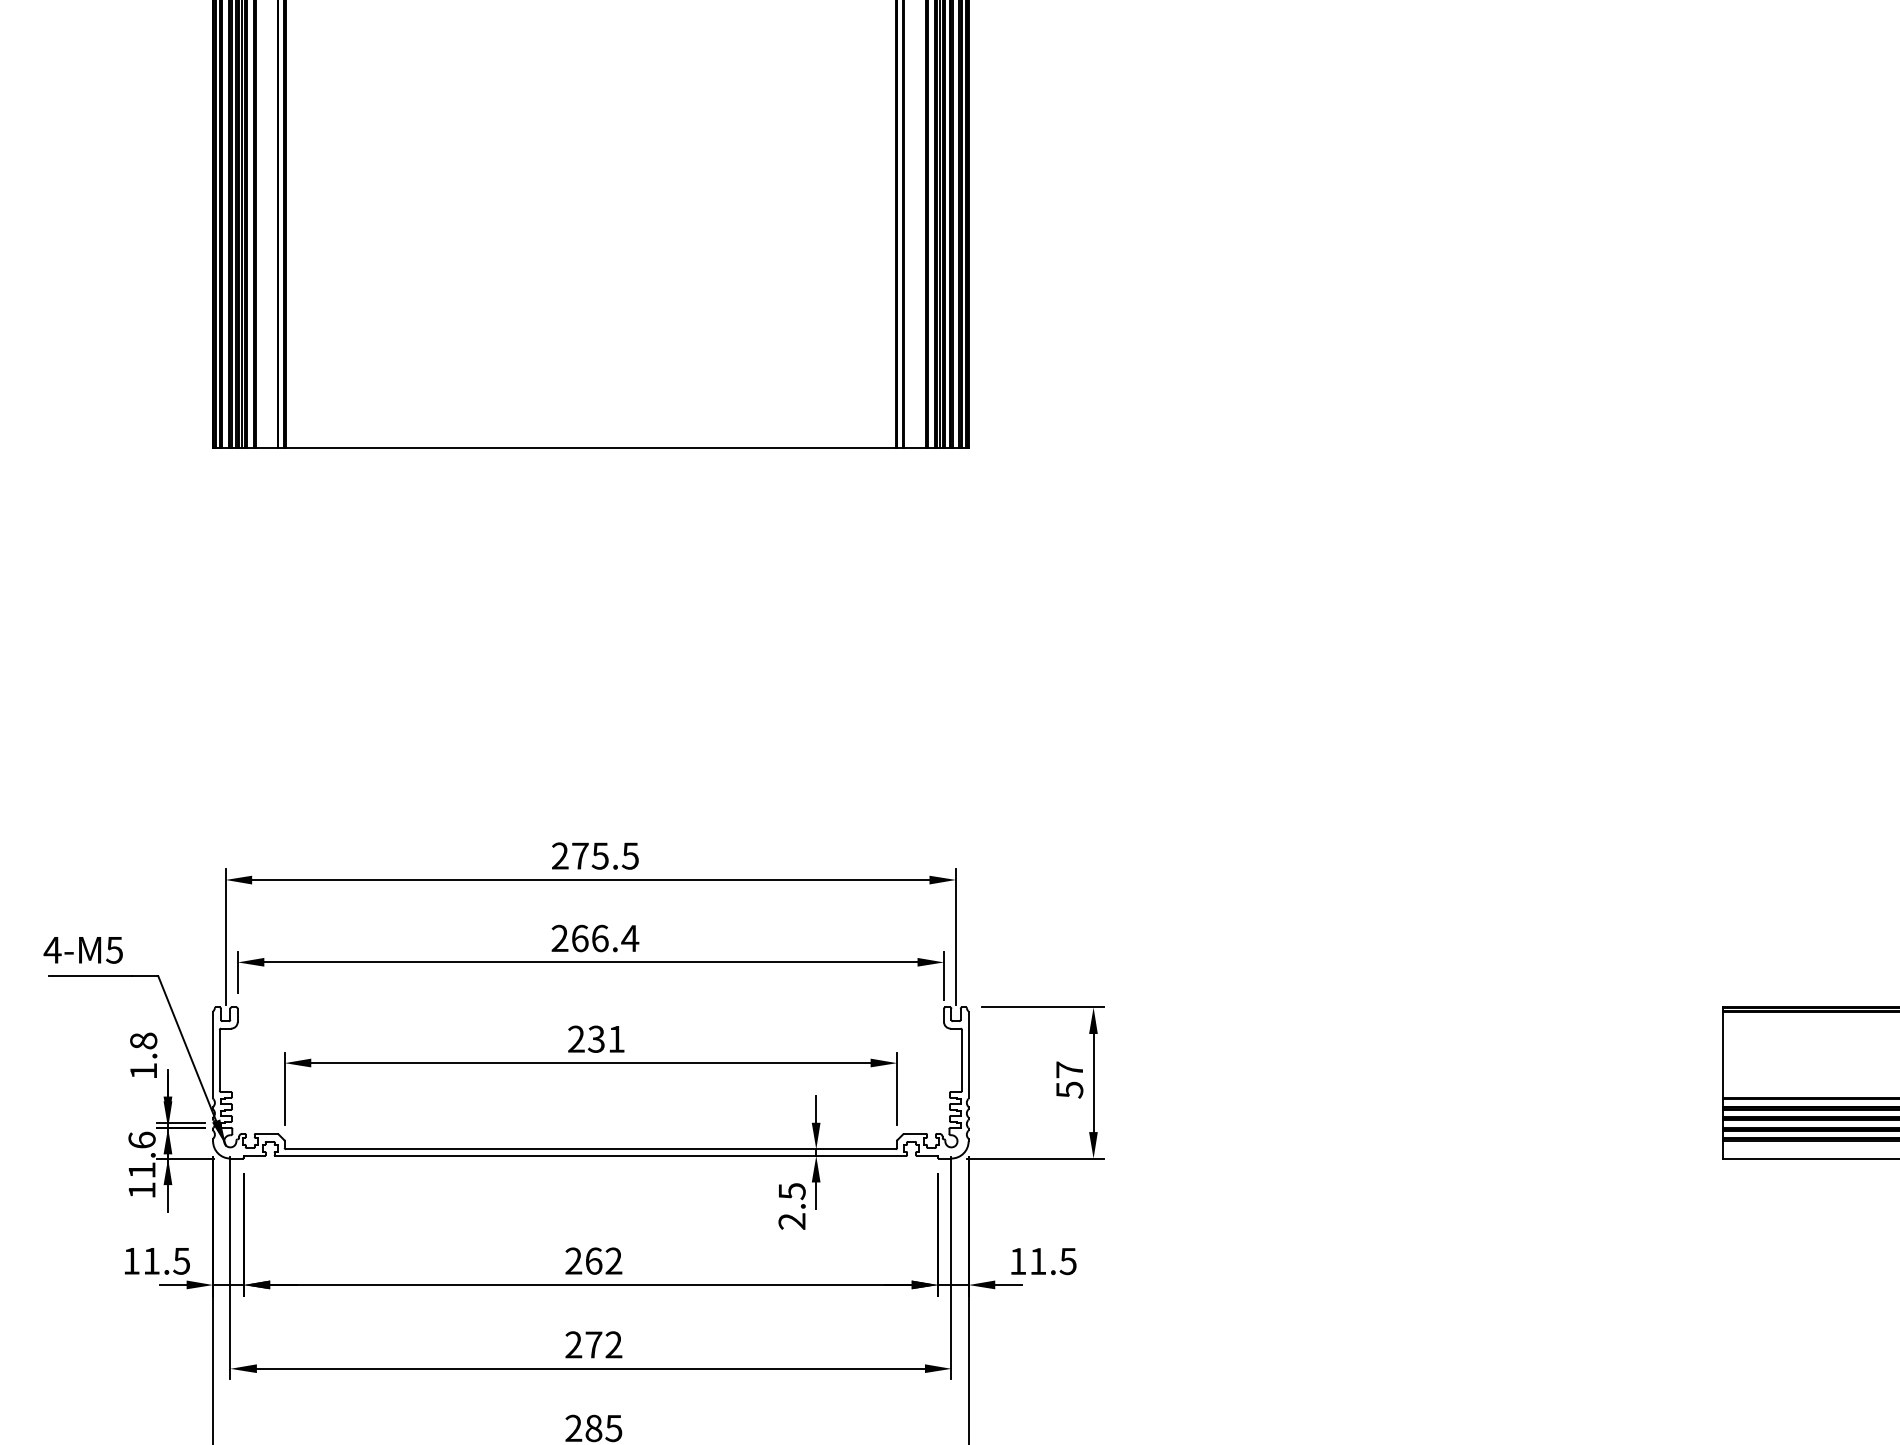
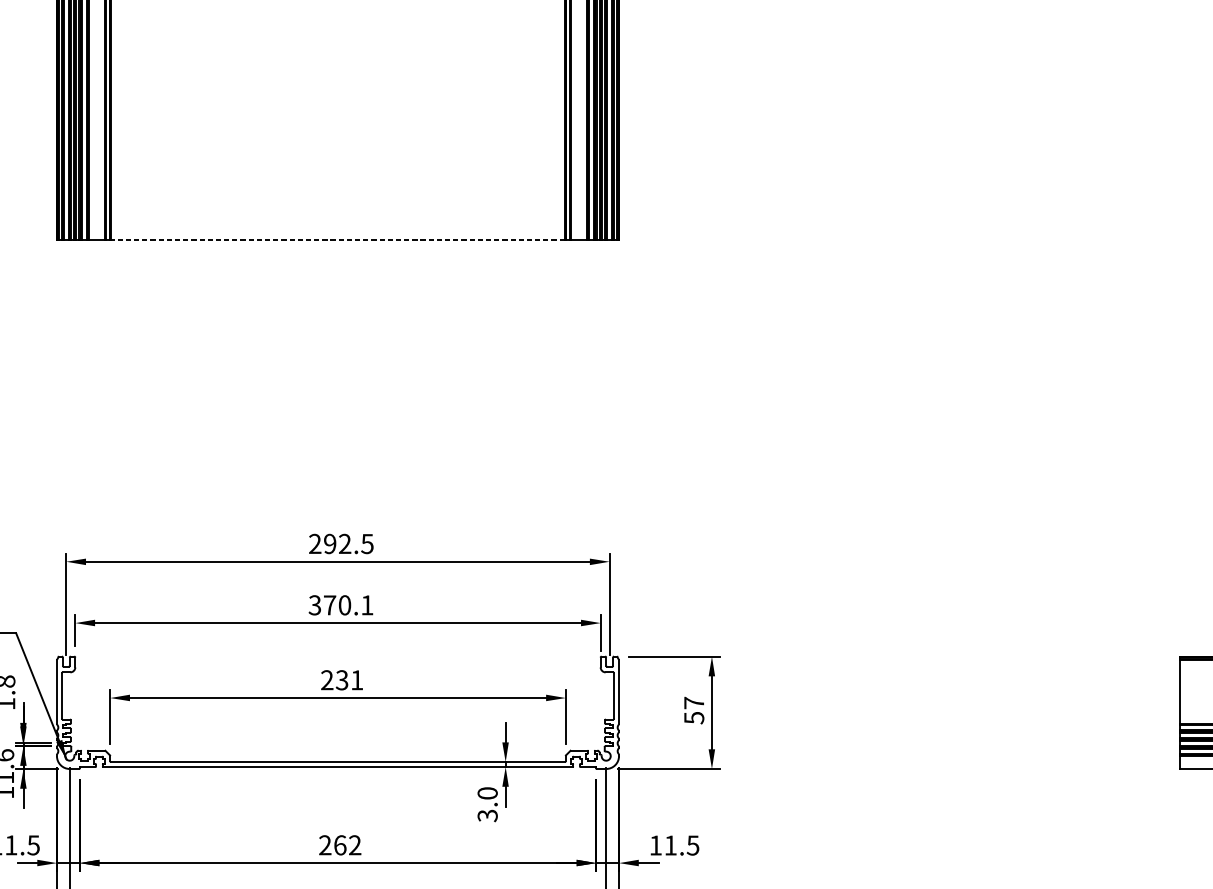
line: (590, 447) -> (337, 240), solid -> dashed
text: (590, 855) -> (337, 543), 275.5 -> 292.5
text: (595, 938) -> (341, 605), 266.4 -> 370.1
text: (791, 1206) -> (487, 804), 2.5 -> 3.0

